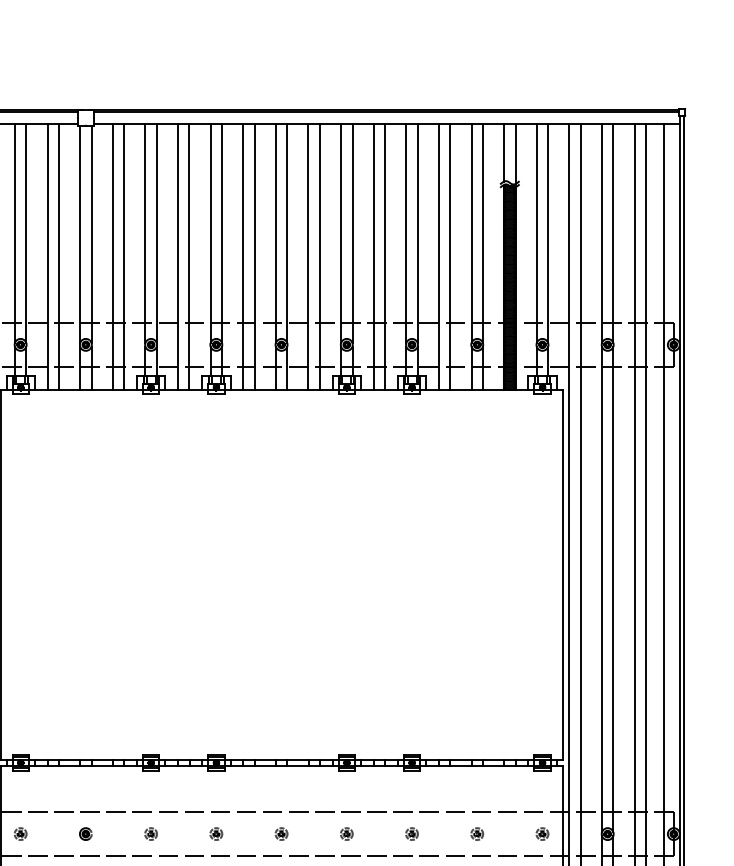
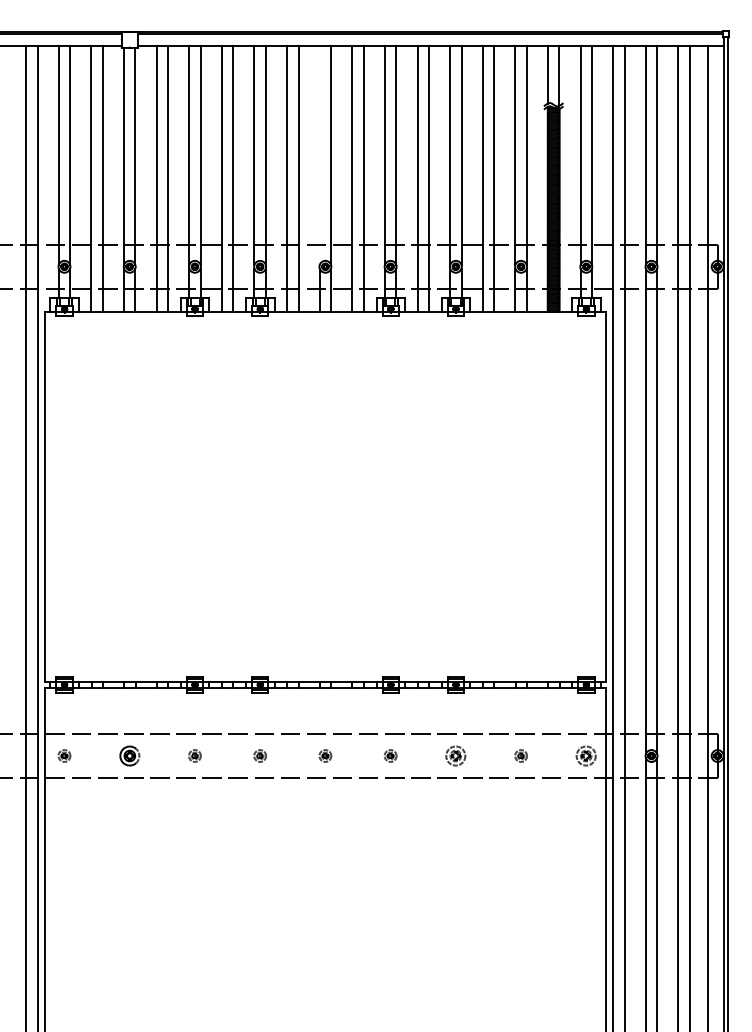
line: (275, 233) -> (319, 155), removed
part: (85, 833) -> (129, 755), size x1.6
part: (411, 833) -> (455, 755), size x1.6
part: (542, 833) -> (586, 755), size x1.6

